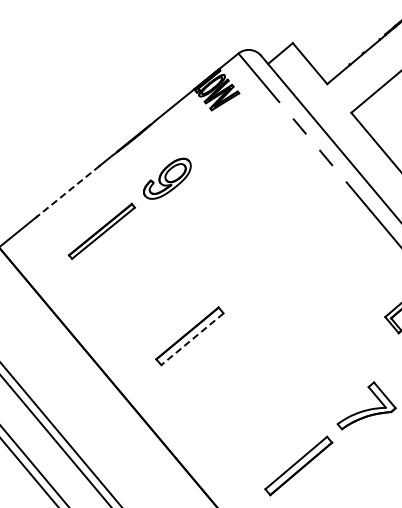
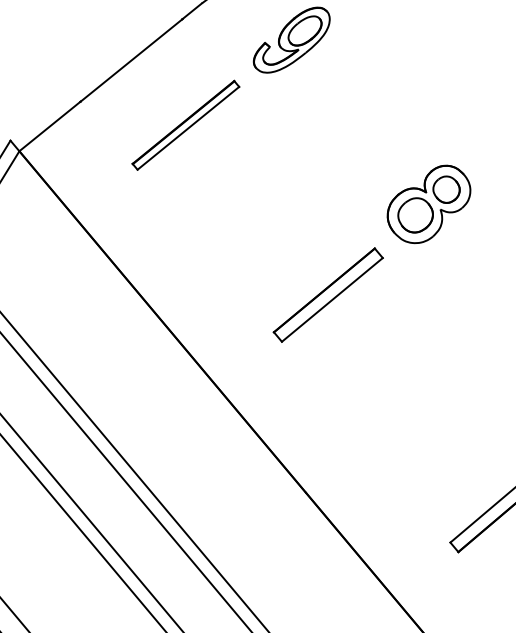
line: (68, 191) -> (131, 60), dashed -> solid
part: (251, 280) -> (427, 204), added
line: (192, 339) -> (332, 300), dashed -> solid

